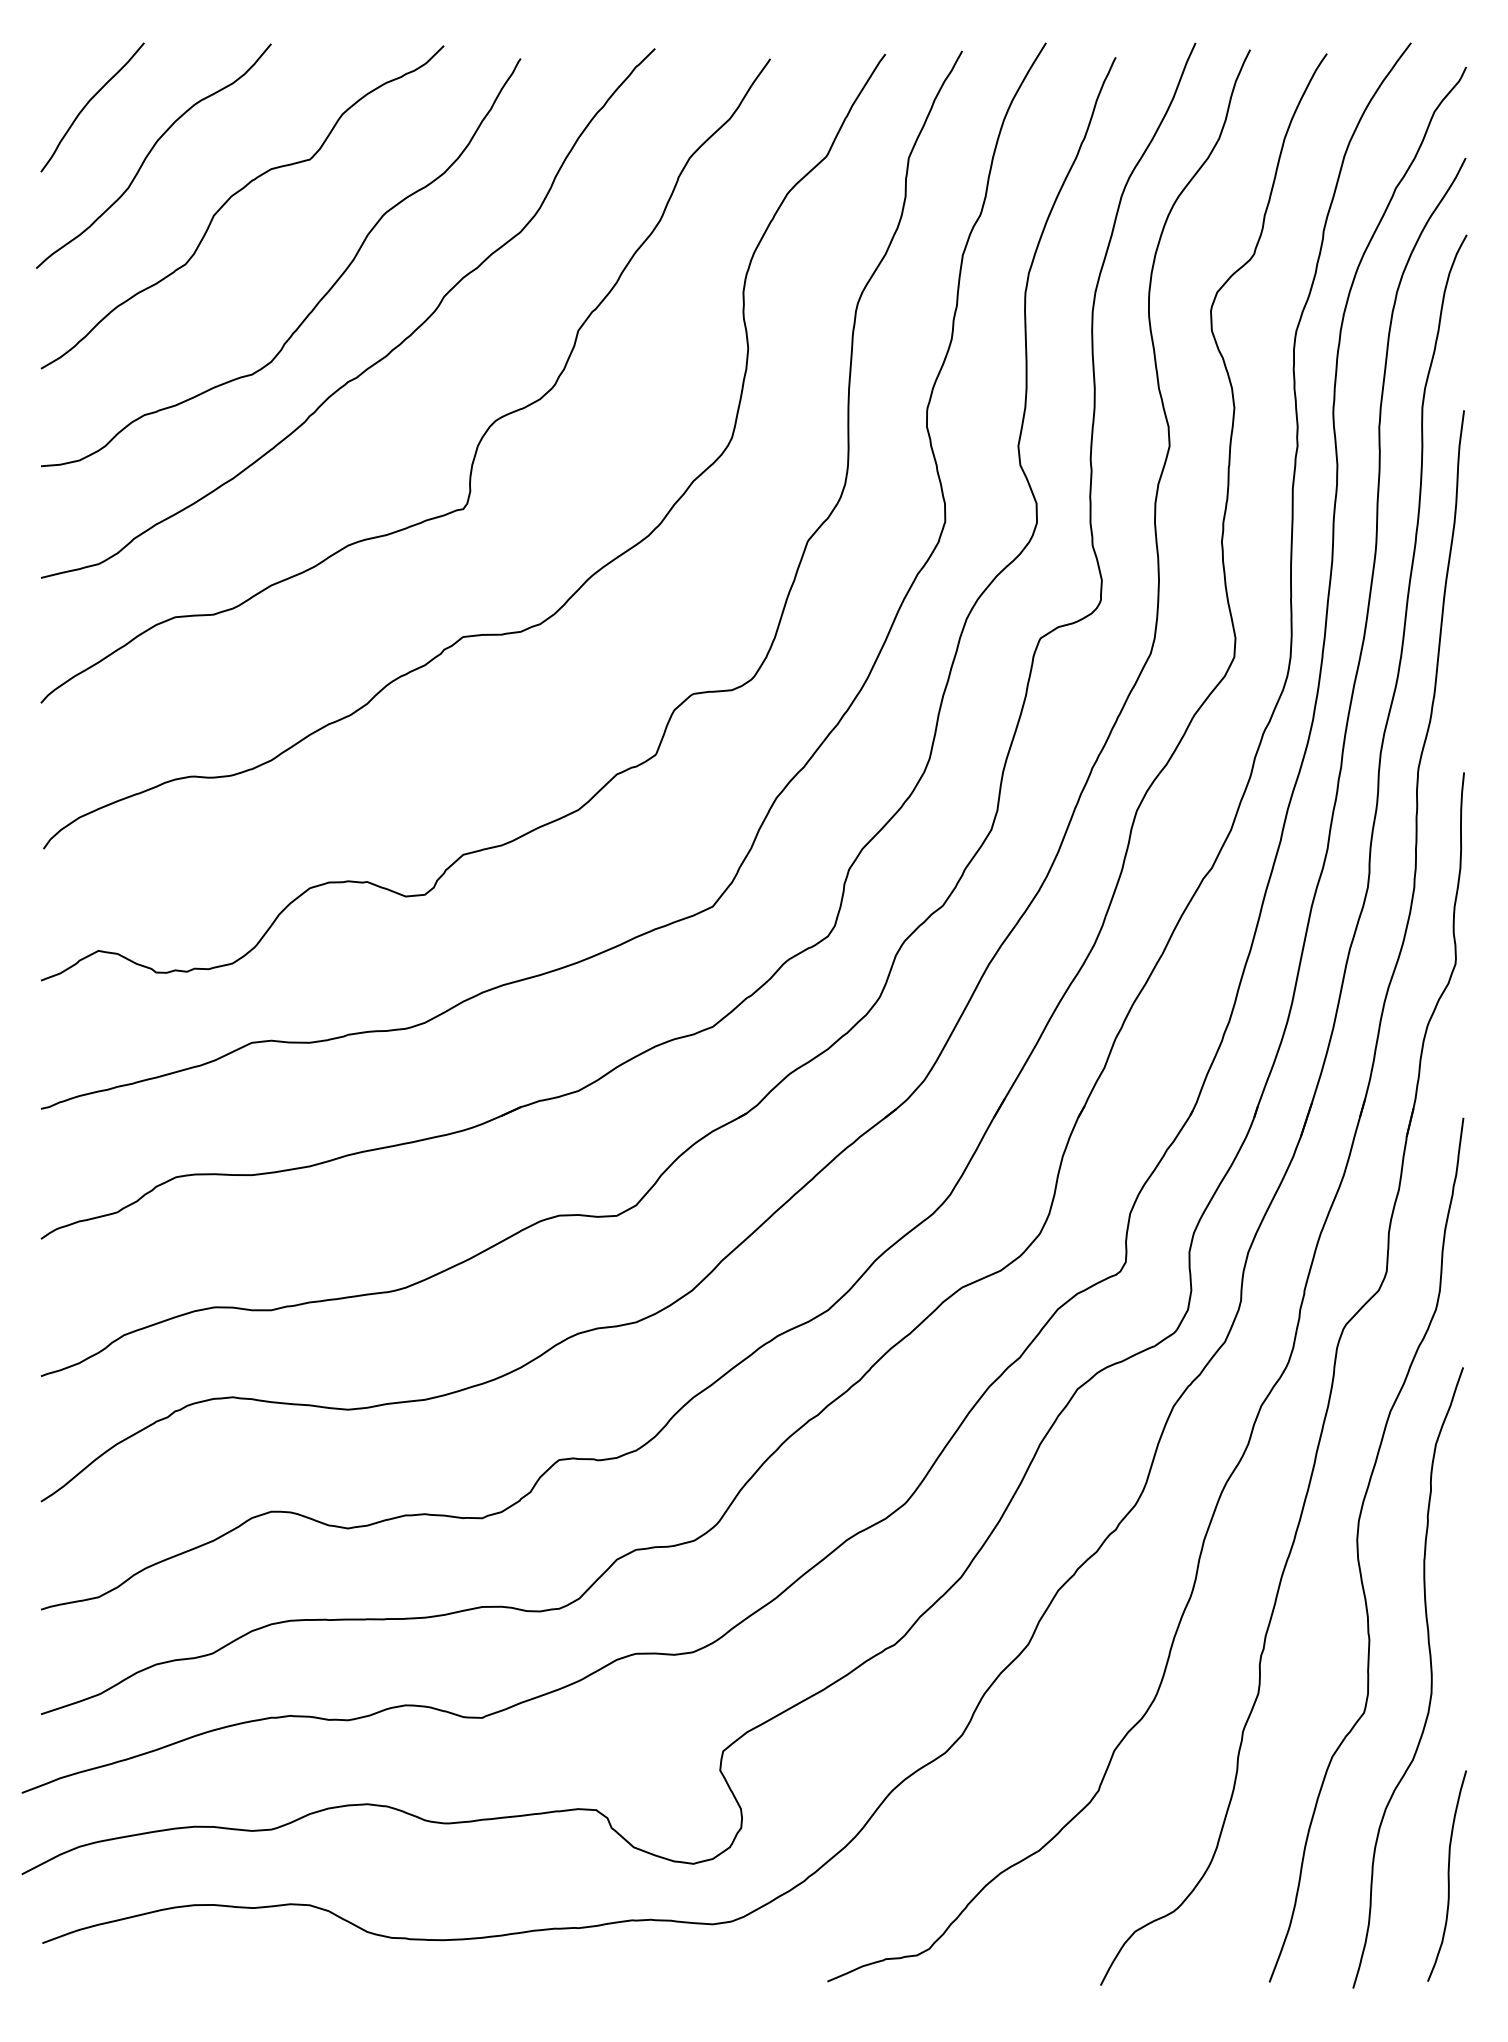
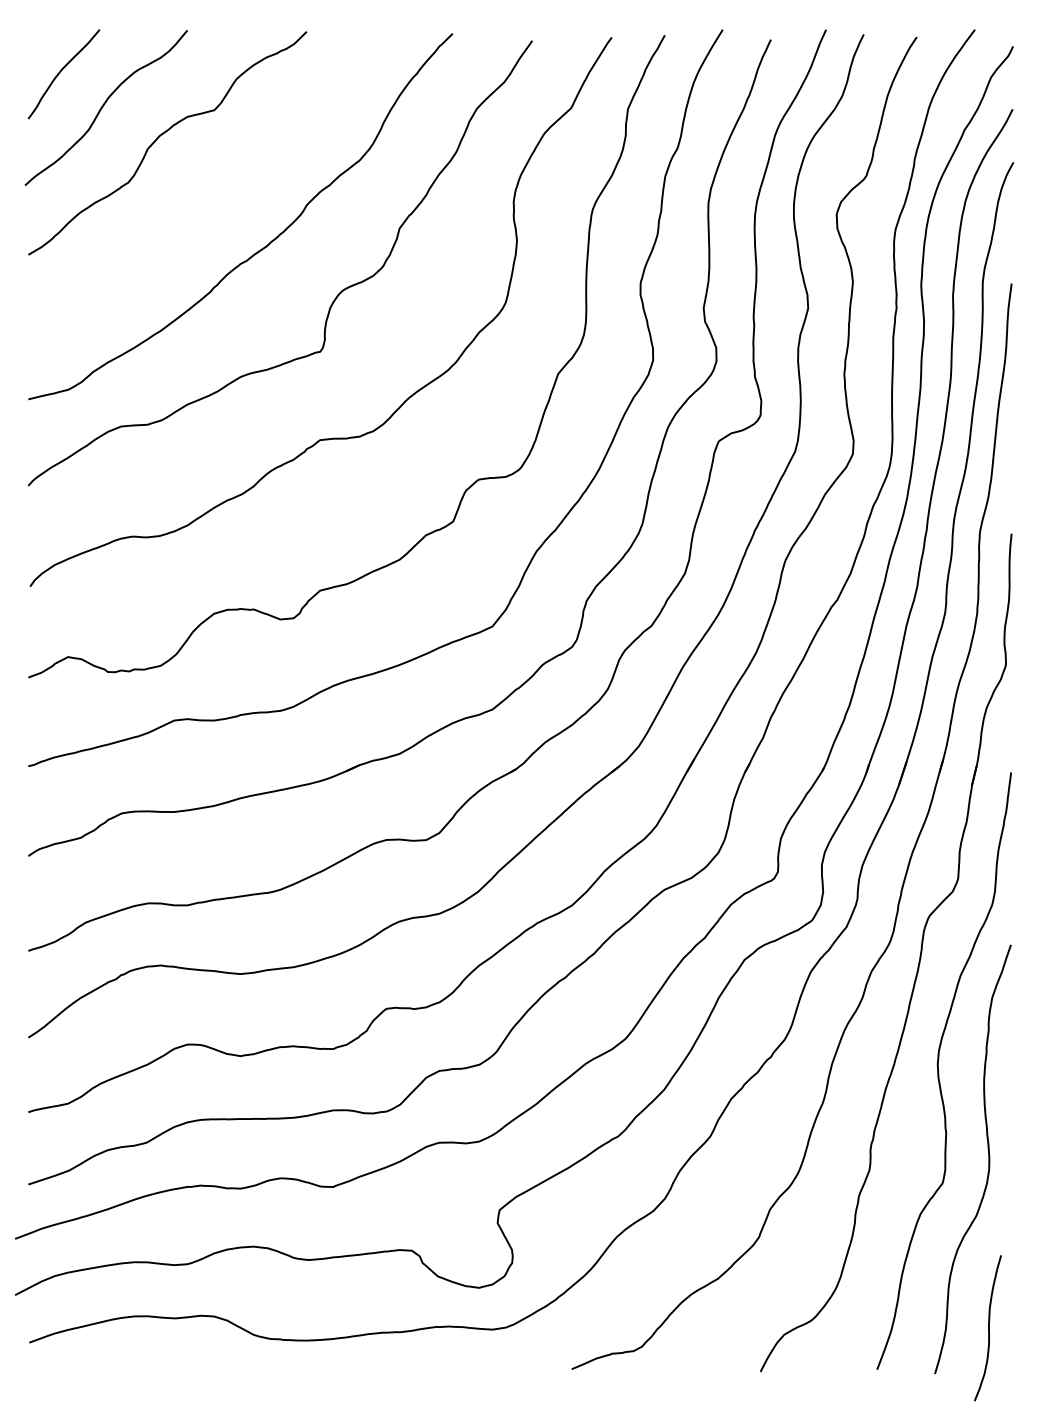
curve: (323, 294) -> (223, 203), removed
curve: (1447, 1876) -> (988, 1328), moved

